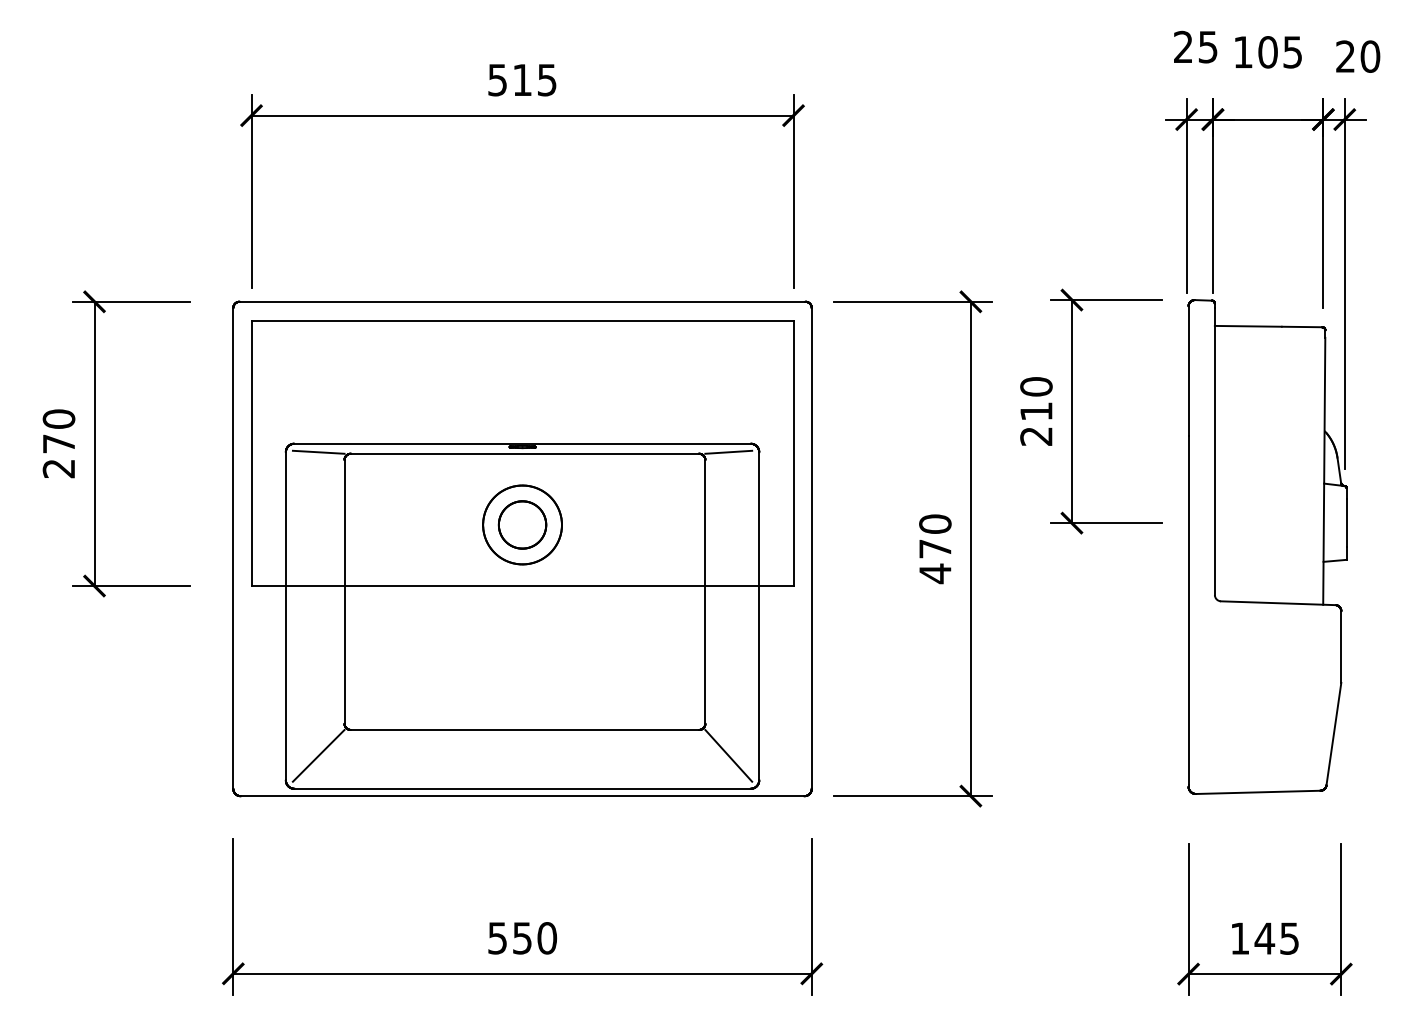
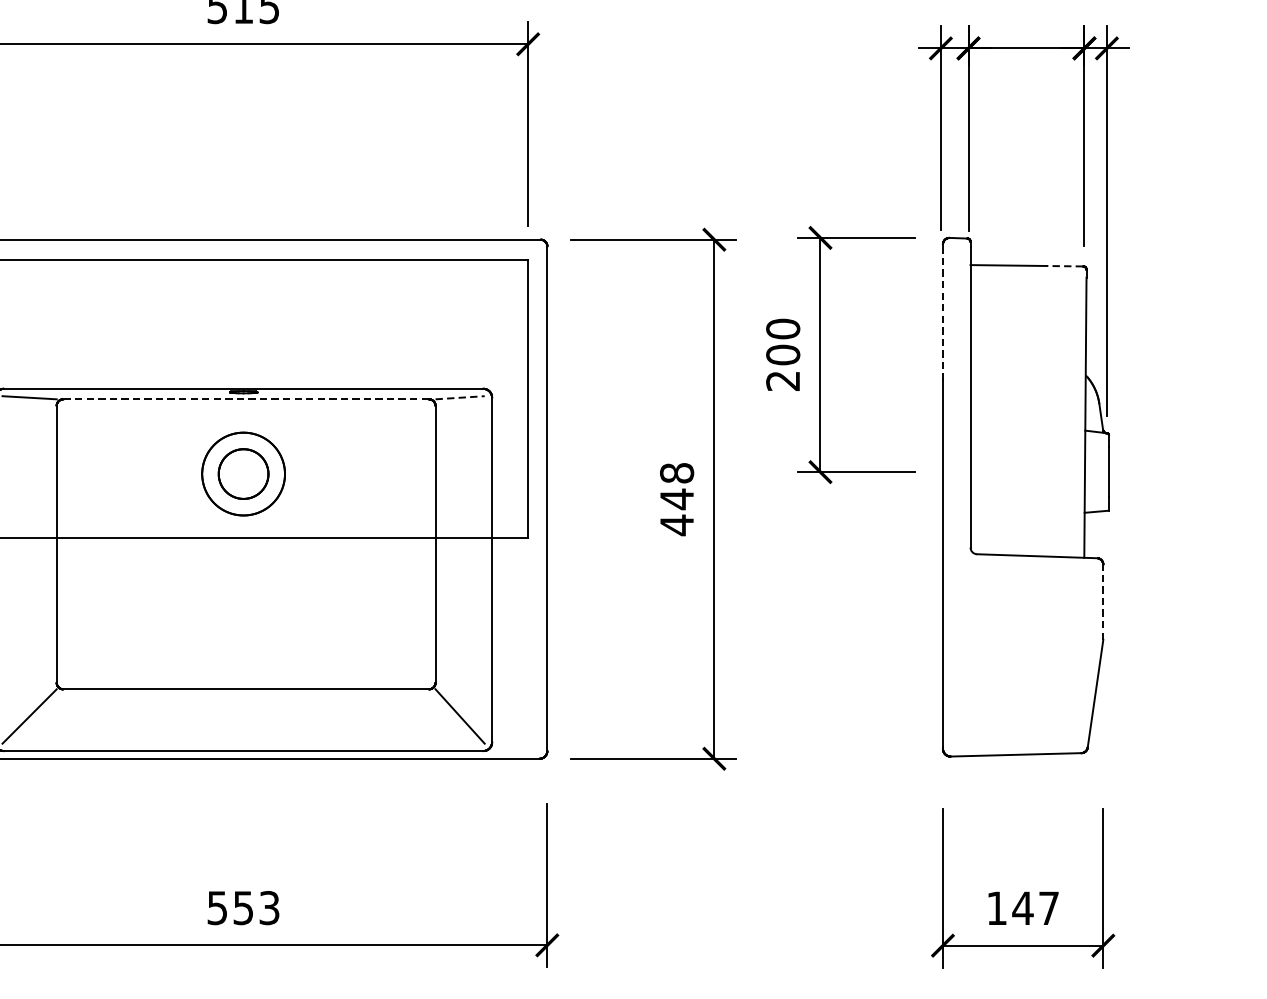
line: (1302, 327) -> (1062, 266), solid -> dashed
line: (1188, 371) -> (942, 312), solid -> dashed
text: (1036, 411) -> (783, 354), 210 -> 200
line: (729, 452) -> (460, 397), solid -> dashed
line: (524, 453) -> (245, 399), solid -> dashed
text: (935, 536) -> (677, 486), 470 -> 448
line: (1341, 647) -> (1103, 602), solid -> dashed
text: (547, 938) -> (269, 908), 550 -> 553
text: (1289, 938) -> (1048, 908), 145 -> 147

